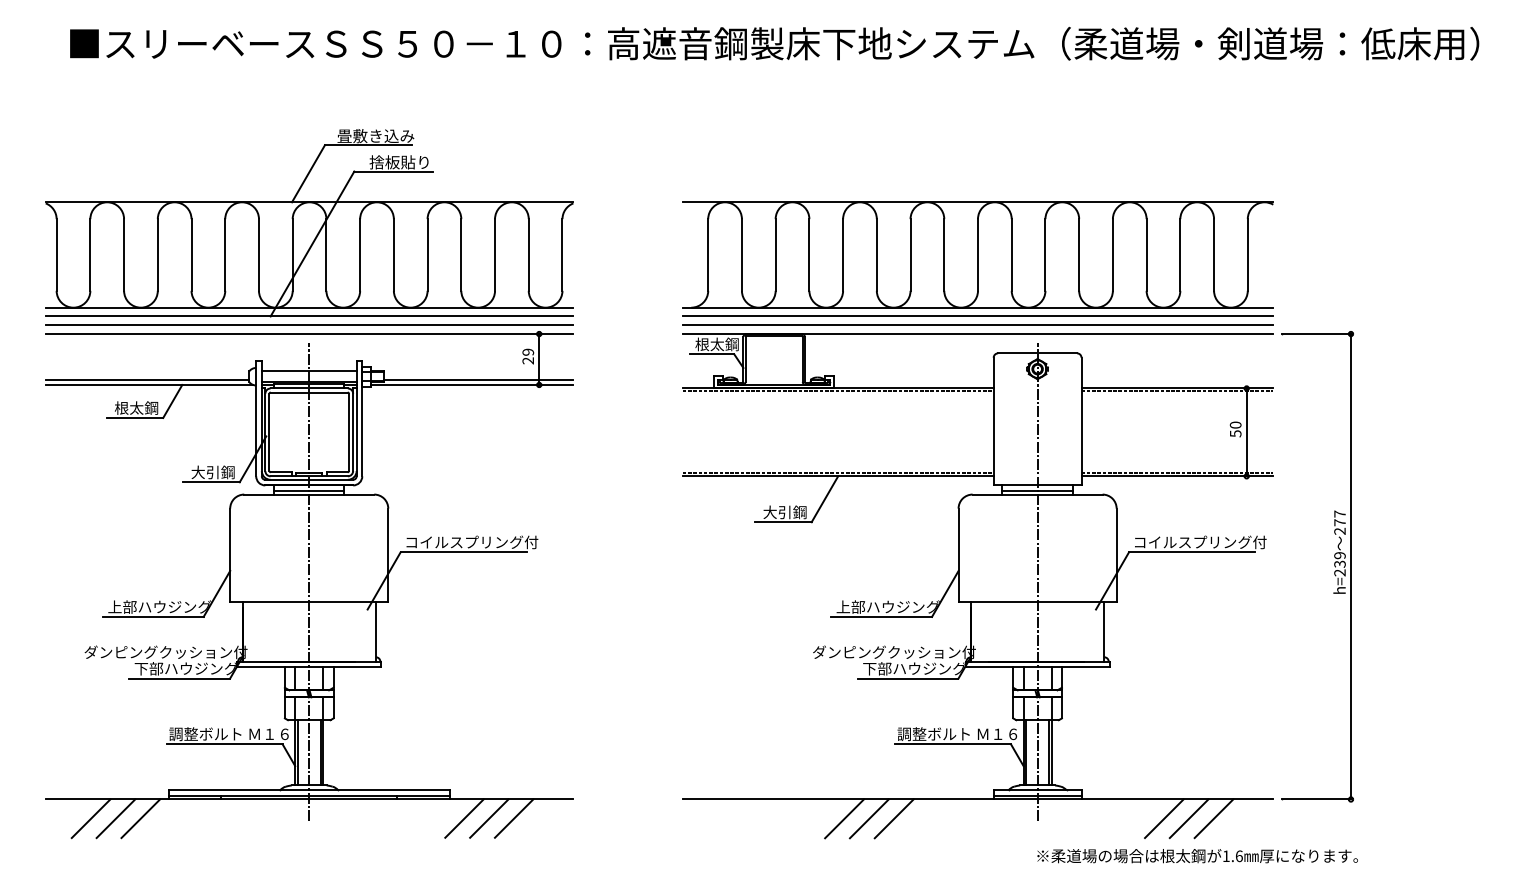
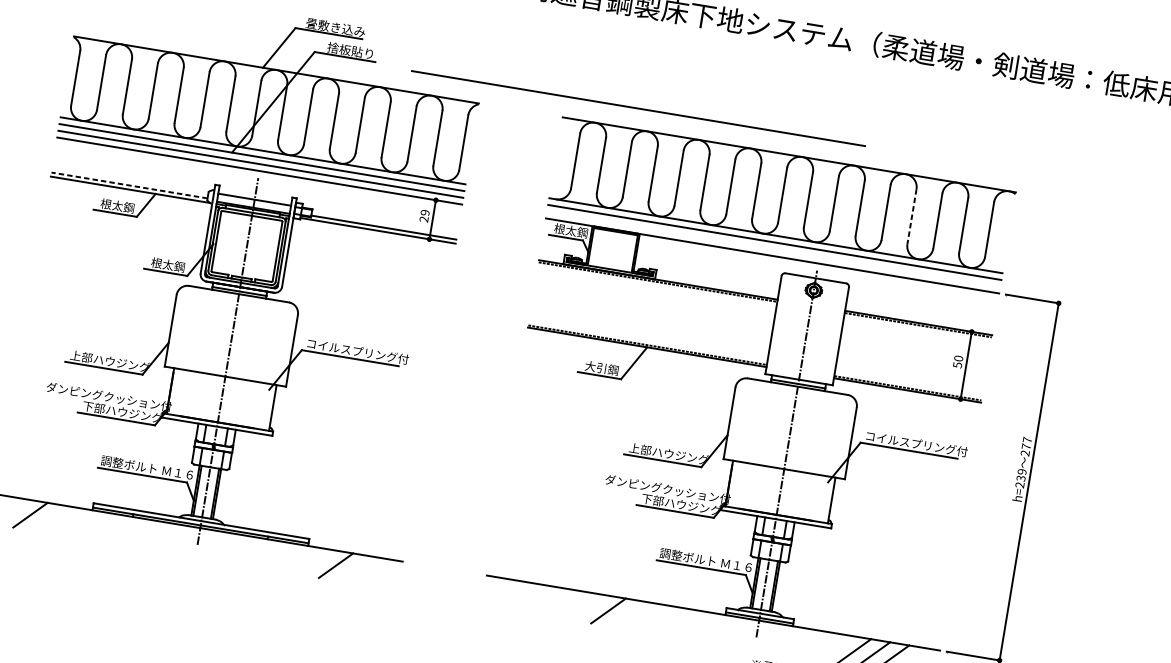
line: (1146, 255) -> (911, 217), solid -> dashed
line: (977, 324) -> (638, 107), moved
line: (147, 379) -> (129, 185), solid -> dashed
text: (205, 472) -> (162, 264), 大引鋼 -> 根太鋼
line: (115, 818) -> (49, 518), removed
line: (140, 818) -> (68, 521), removed
line: (464, 818) -> (317, 562), removed
line: (513, 818) -> (354, 568), removed
line: (868, 818) -> (627, 613), removed
line: (893, 818) -> (646, 616), removed

